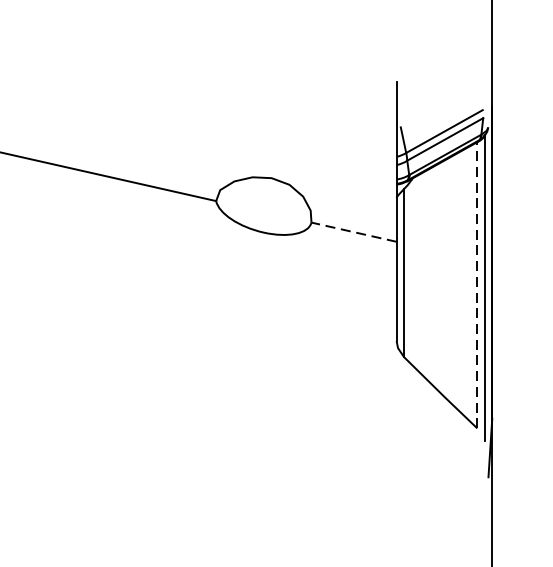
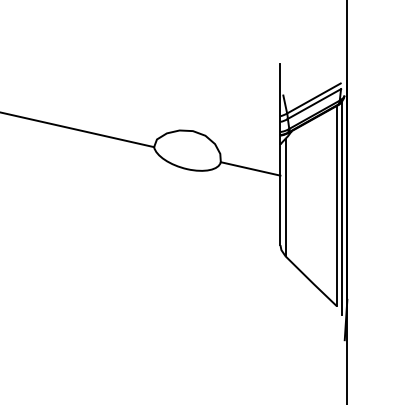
line: (353, 231) -> (250, 168), dashed -> solid
line: (476, 284) -> (336, 205), dashed -> solid

